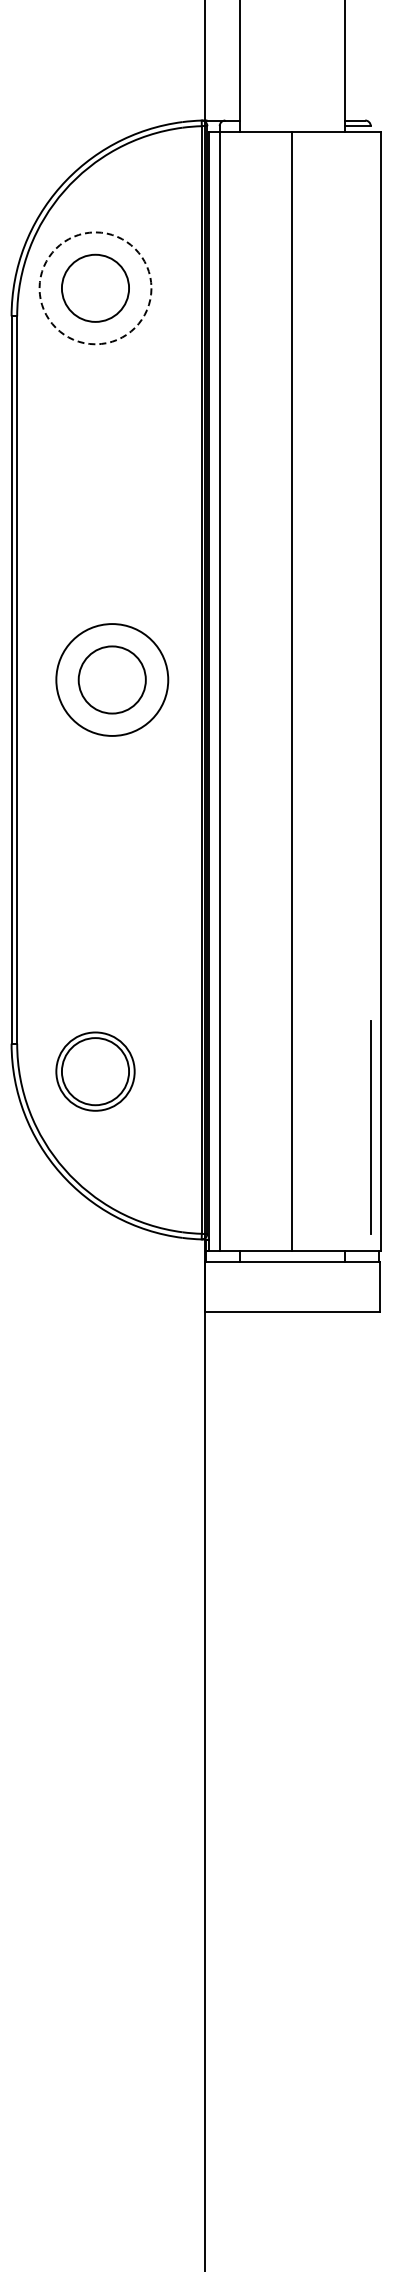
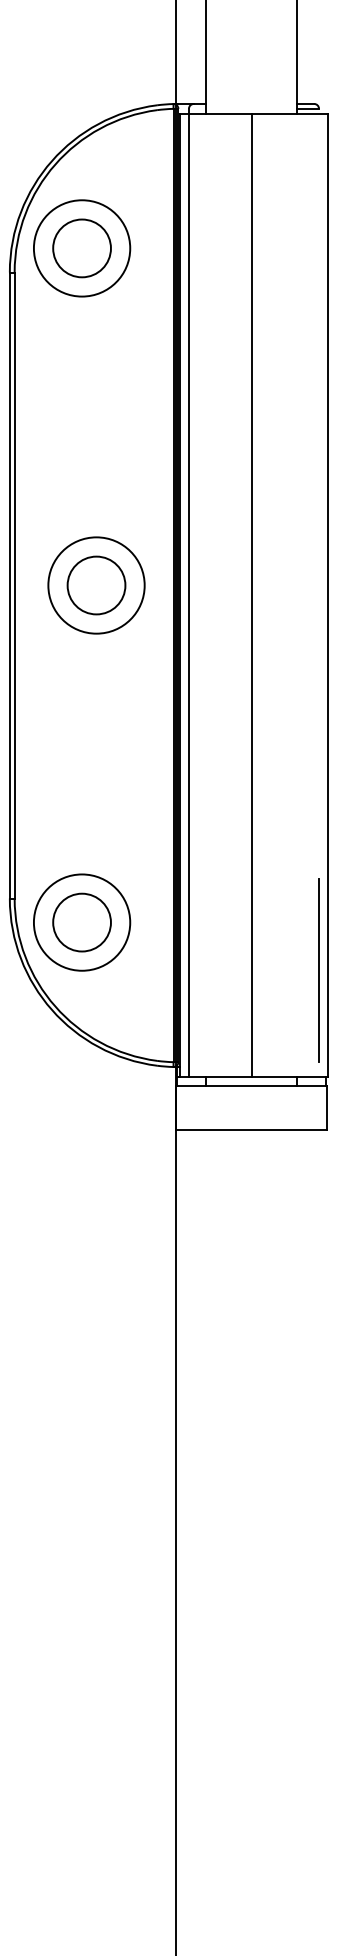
circle: (95, 288) -> (82, 248), dashed -> solid
circle: (95, 1071) -> (82, 922), size x1.43

